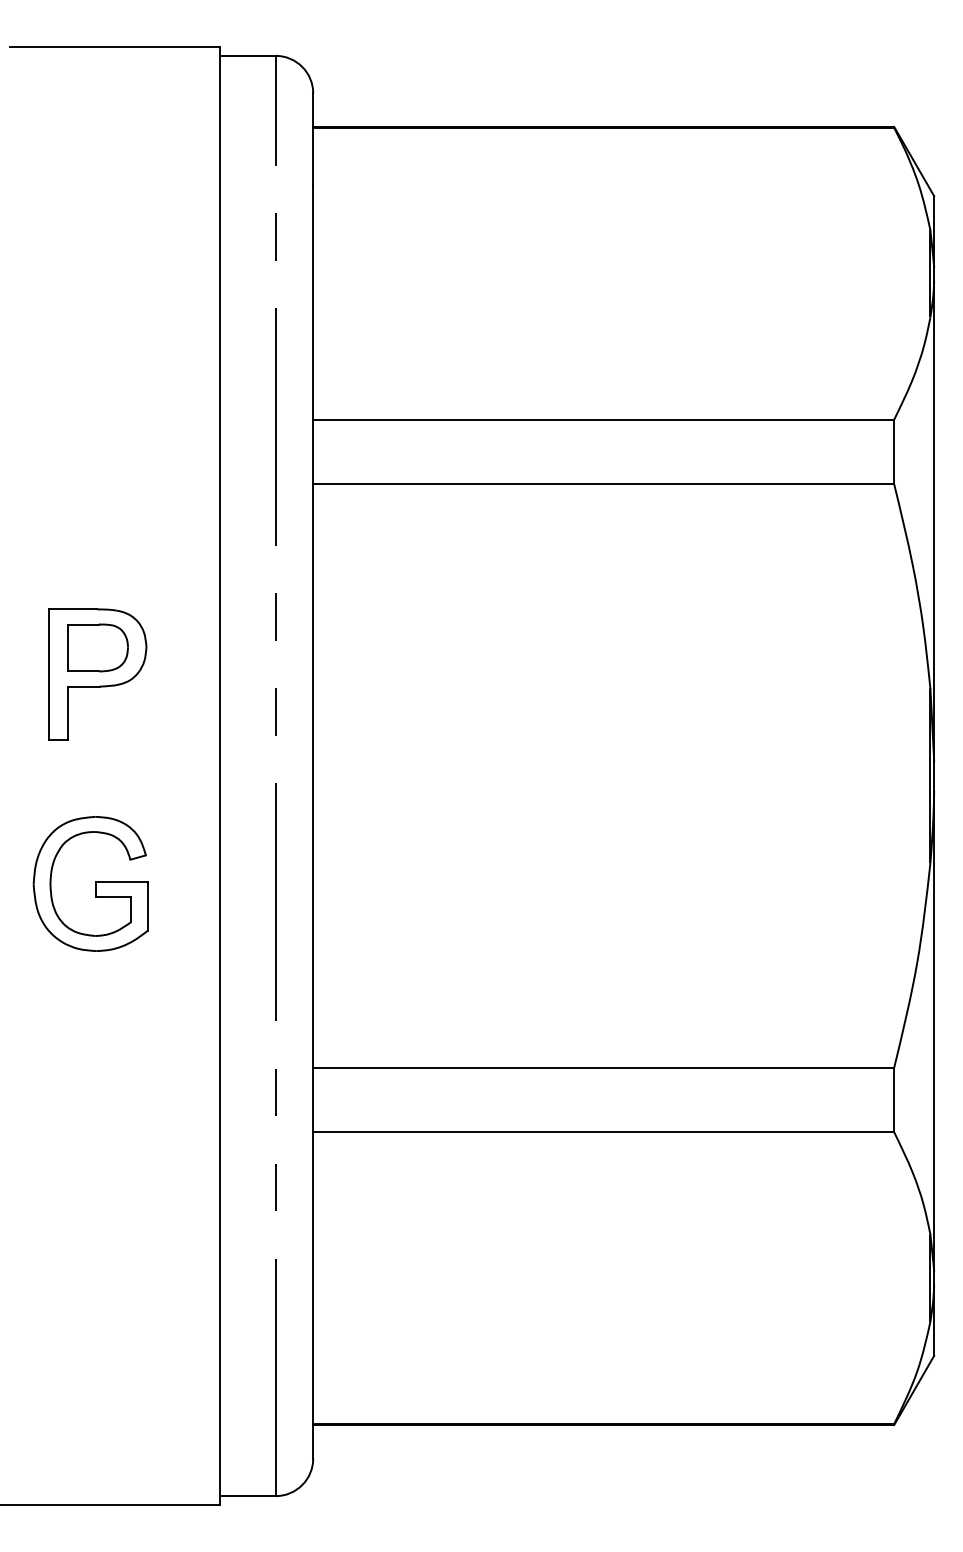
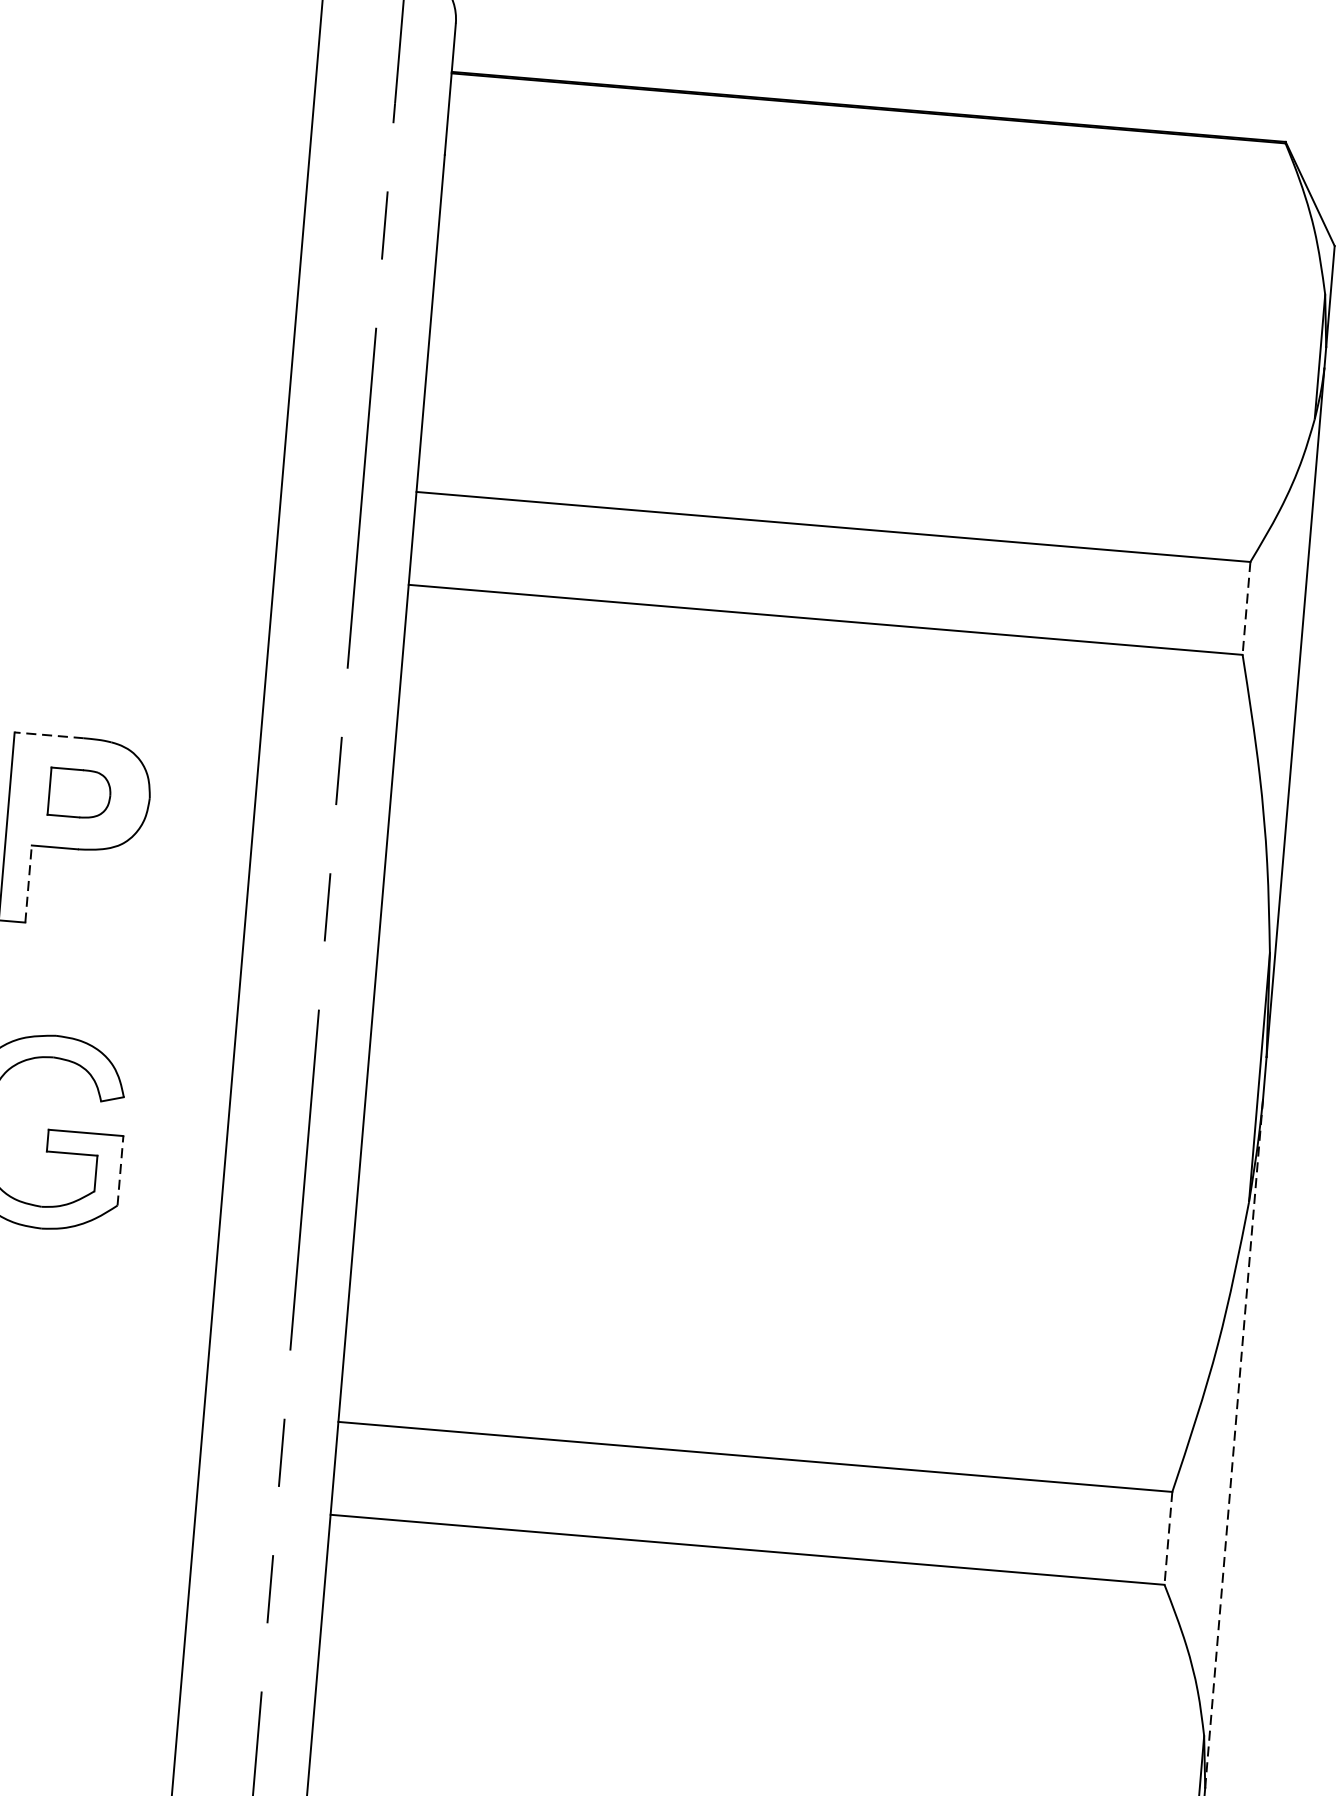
line: (894, 452) -> (1246, 609), solid -> dashed
line: (72, 609) -> (48, 735), solid -> dashed
part: (97, 647) -> (79, 792), size x0.7
line: (67, 713) -> (28, 884), solid -> dashed
line: (147, 906) -> (120, 1170), solid -> dashed
line: (934, 1030) -> (1234, 1443), solid -> dashed
line: (894, 1100) -> (1168, 1539), solid -> dashed

